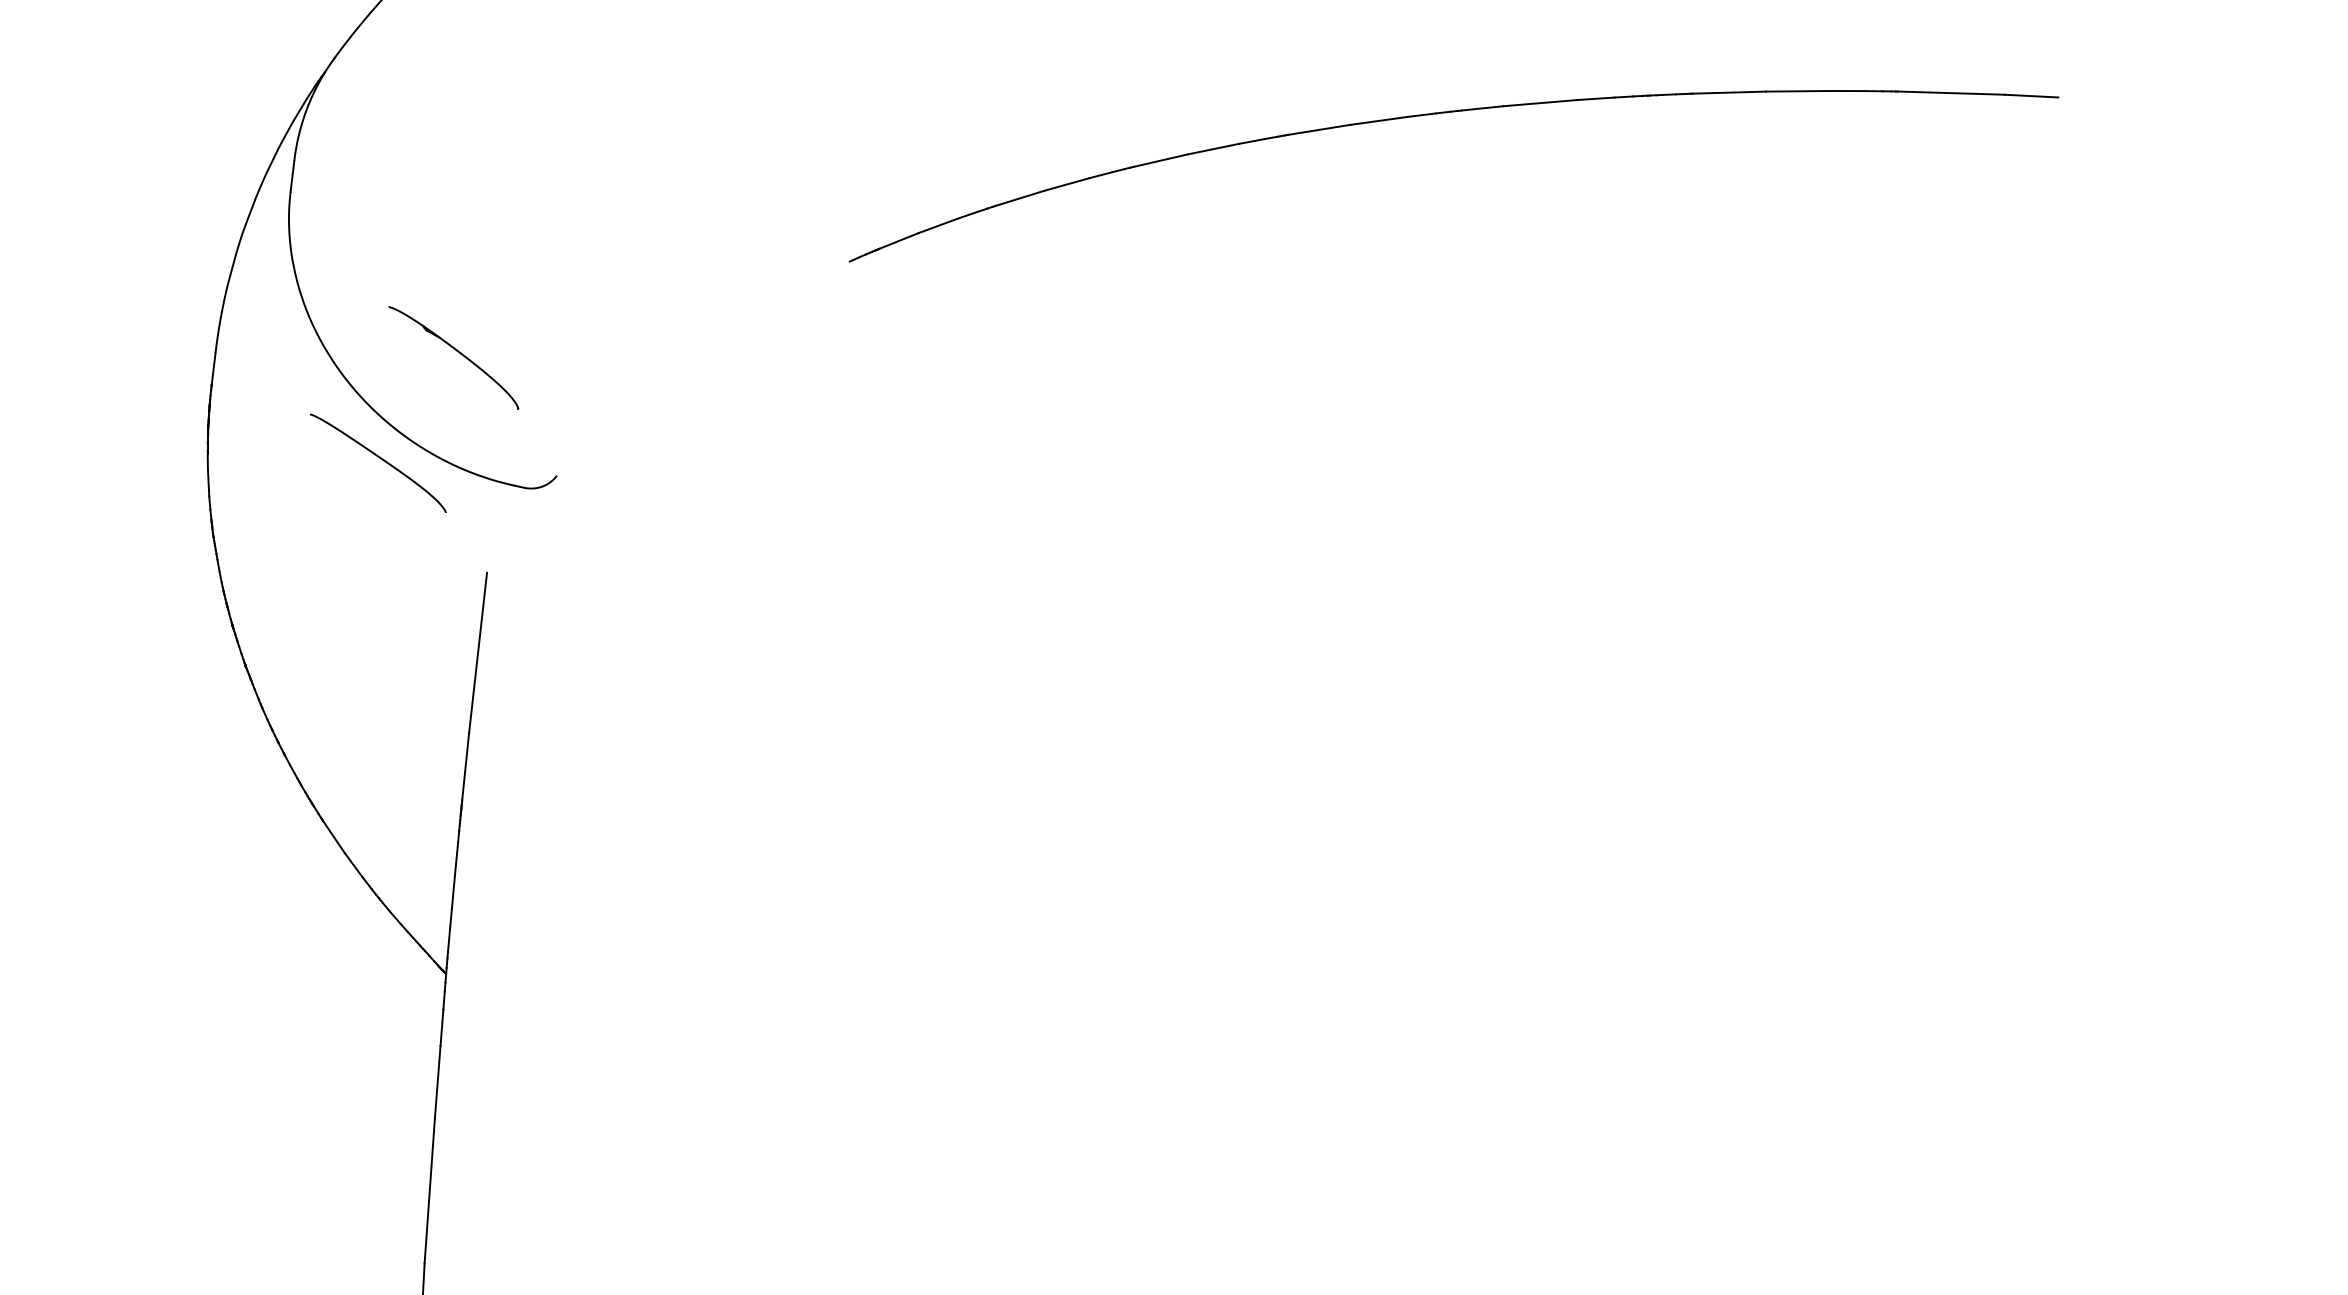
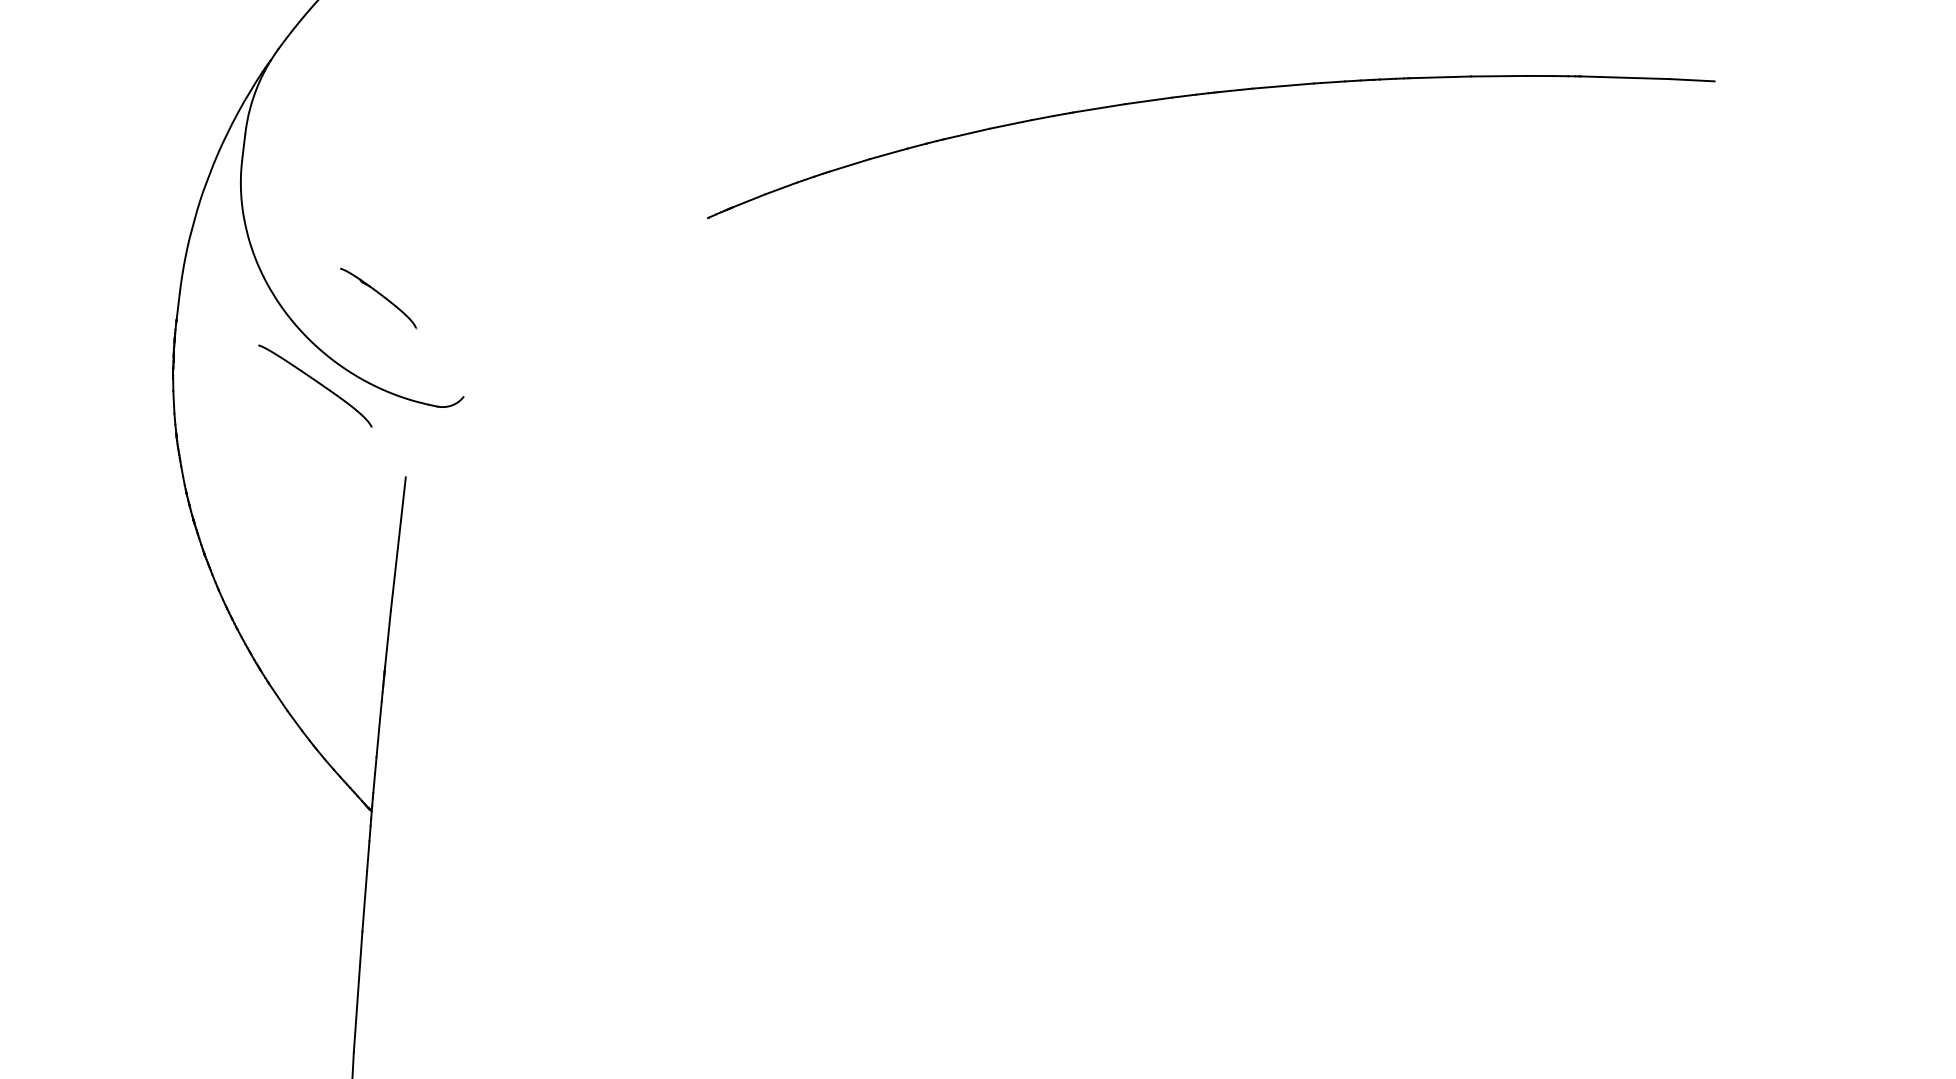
part: (454, 358) -> (378, 298), size x0.7

